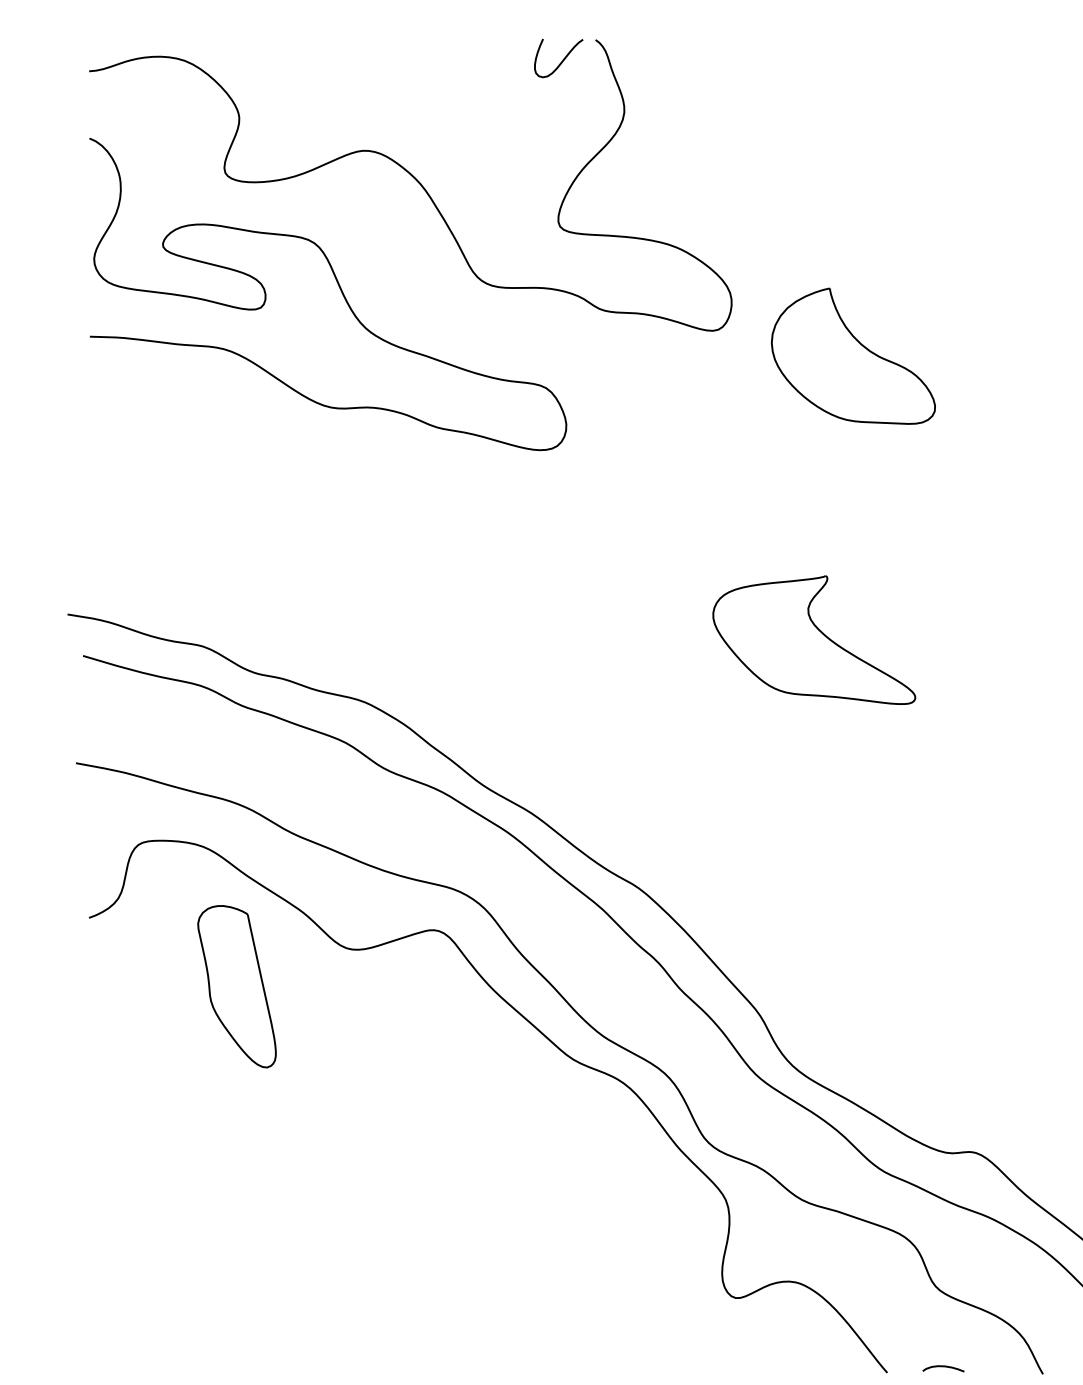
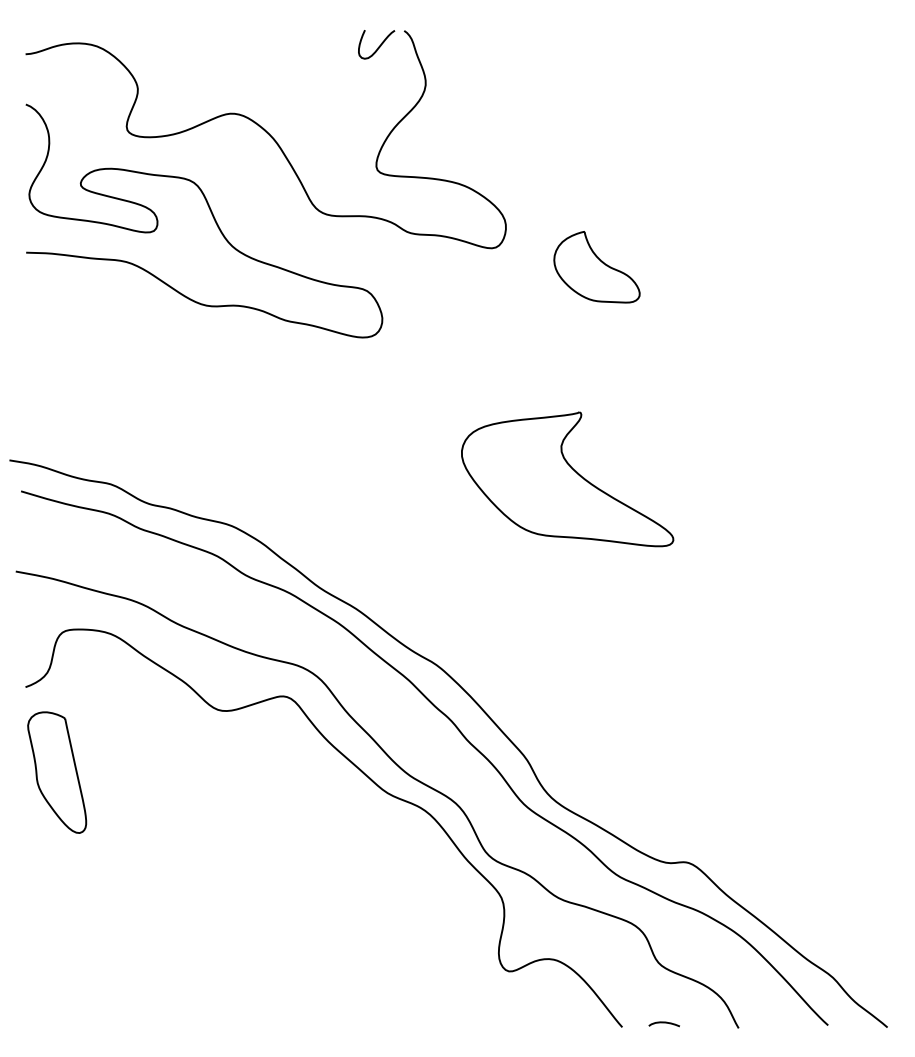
part: (852, 355) -> (596, 266), size x0.7
part: (813, 640) -> (567, 479), size x1.4
part: (237, 986) -> (57, 772), moved

